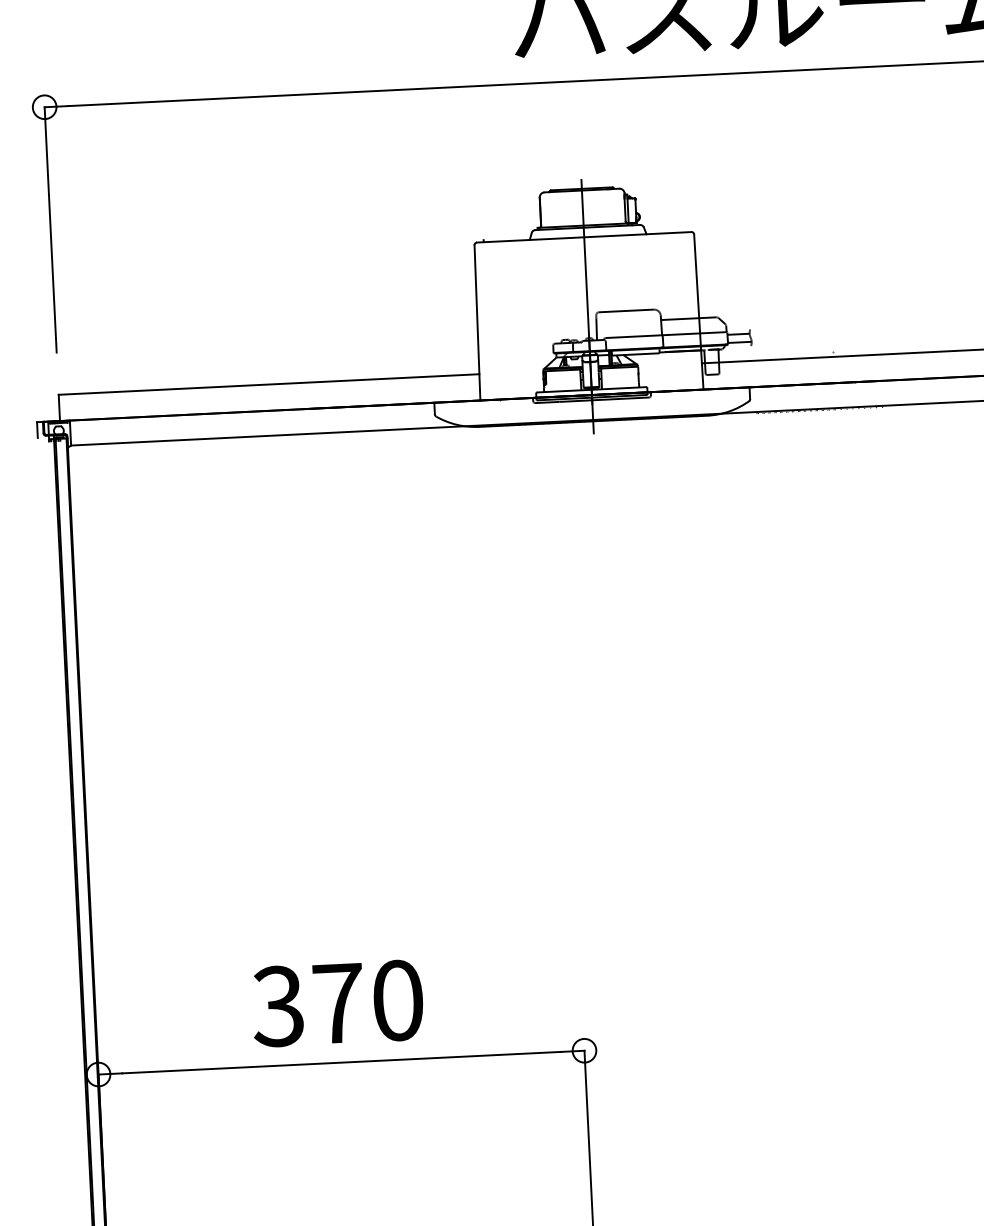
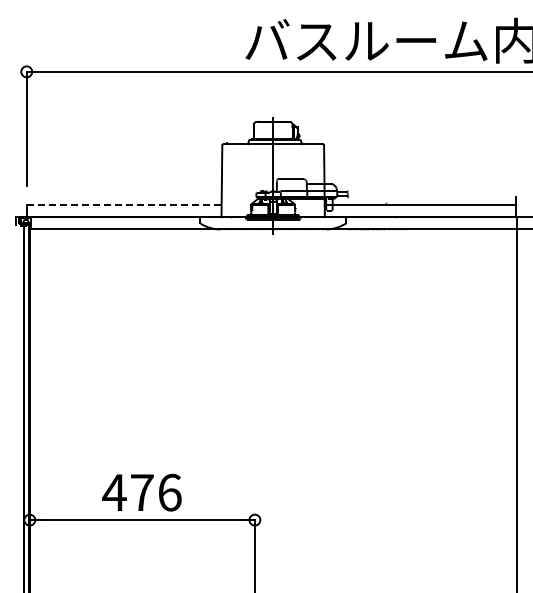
line: (269, 385) -> (124, 205), solid -> dashed
text: (336, 1003) -> (141, 492), 370 -> 476

